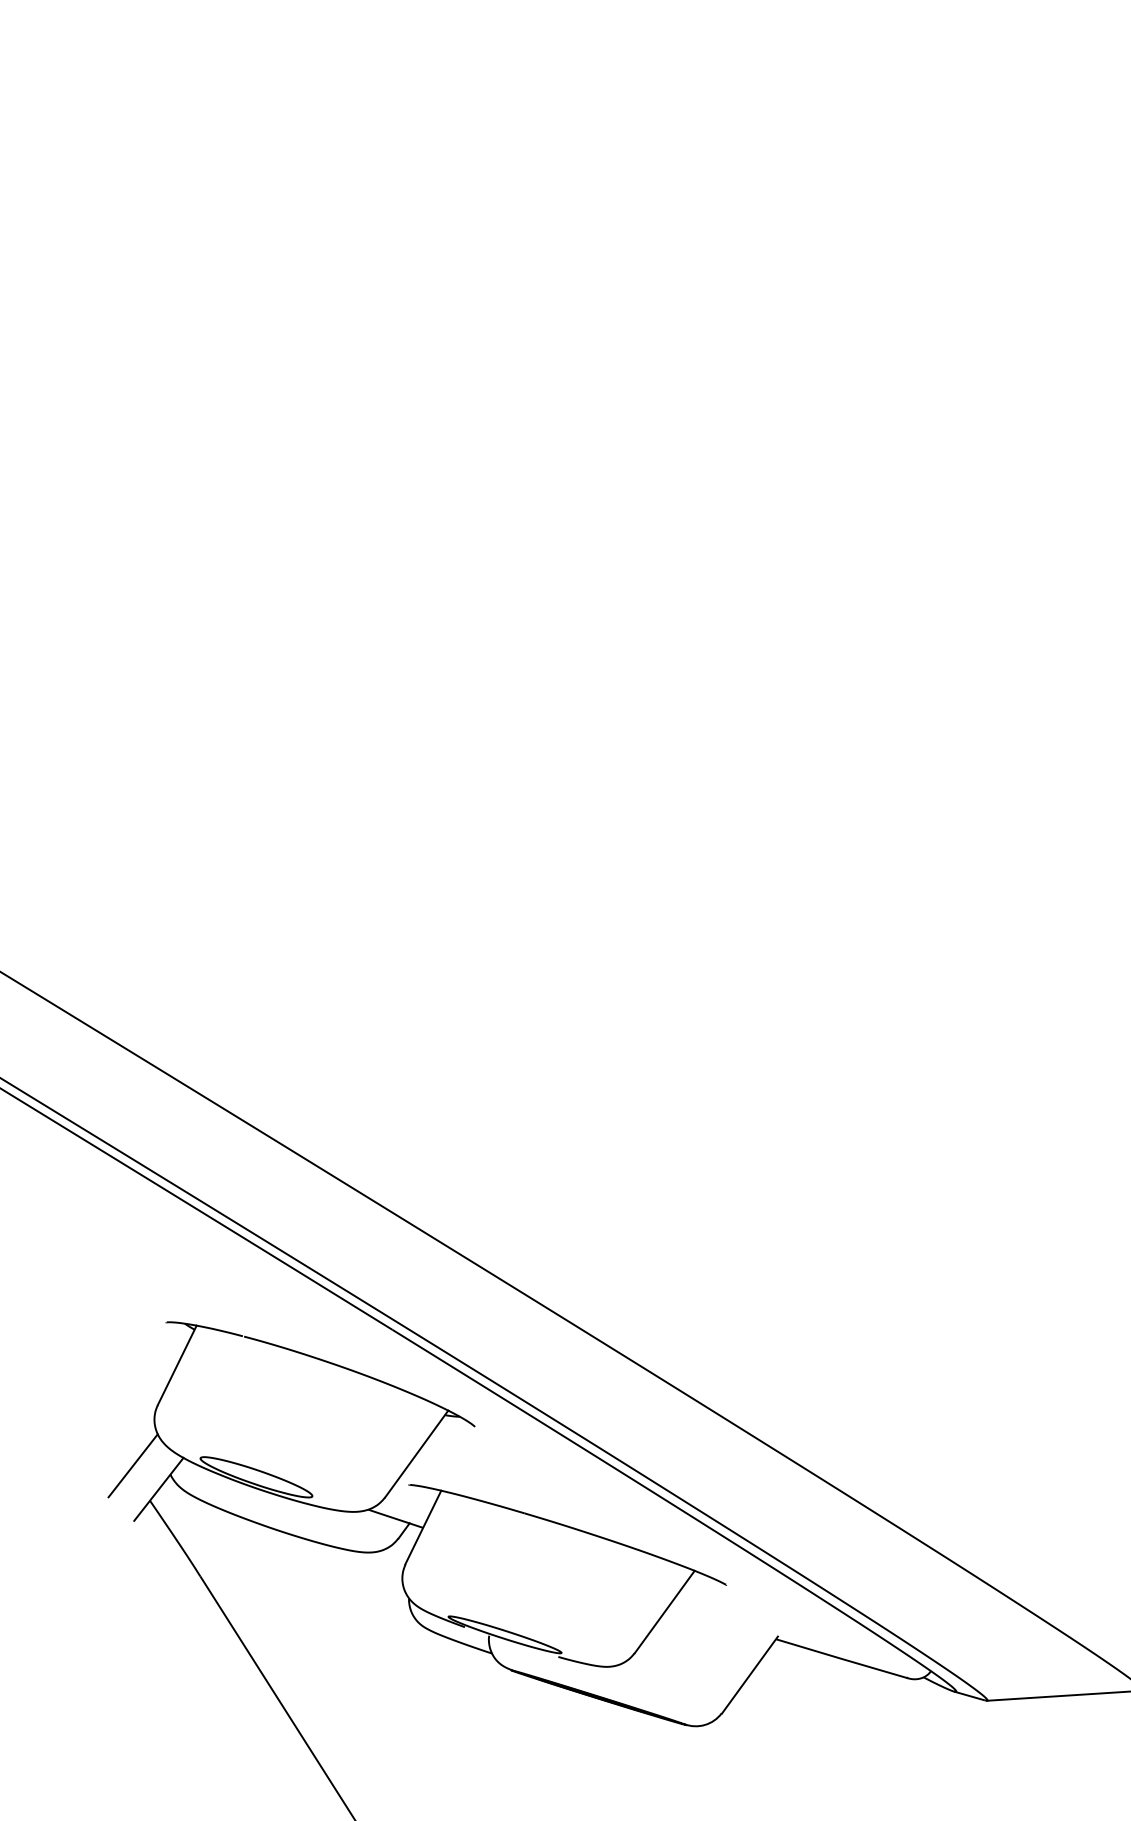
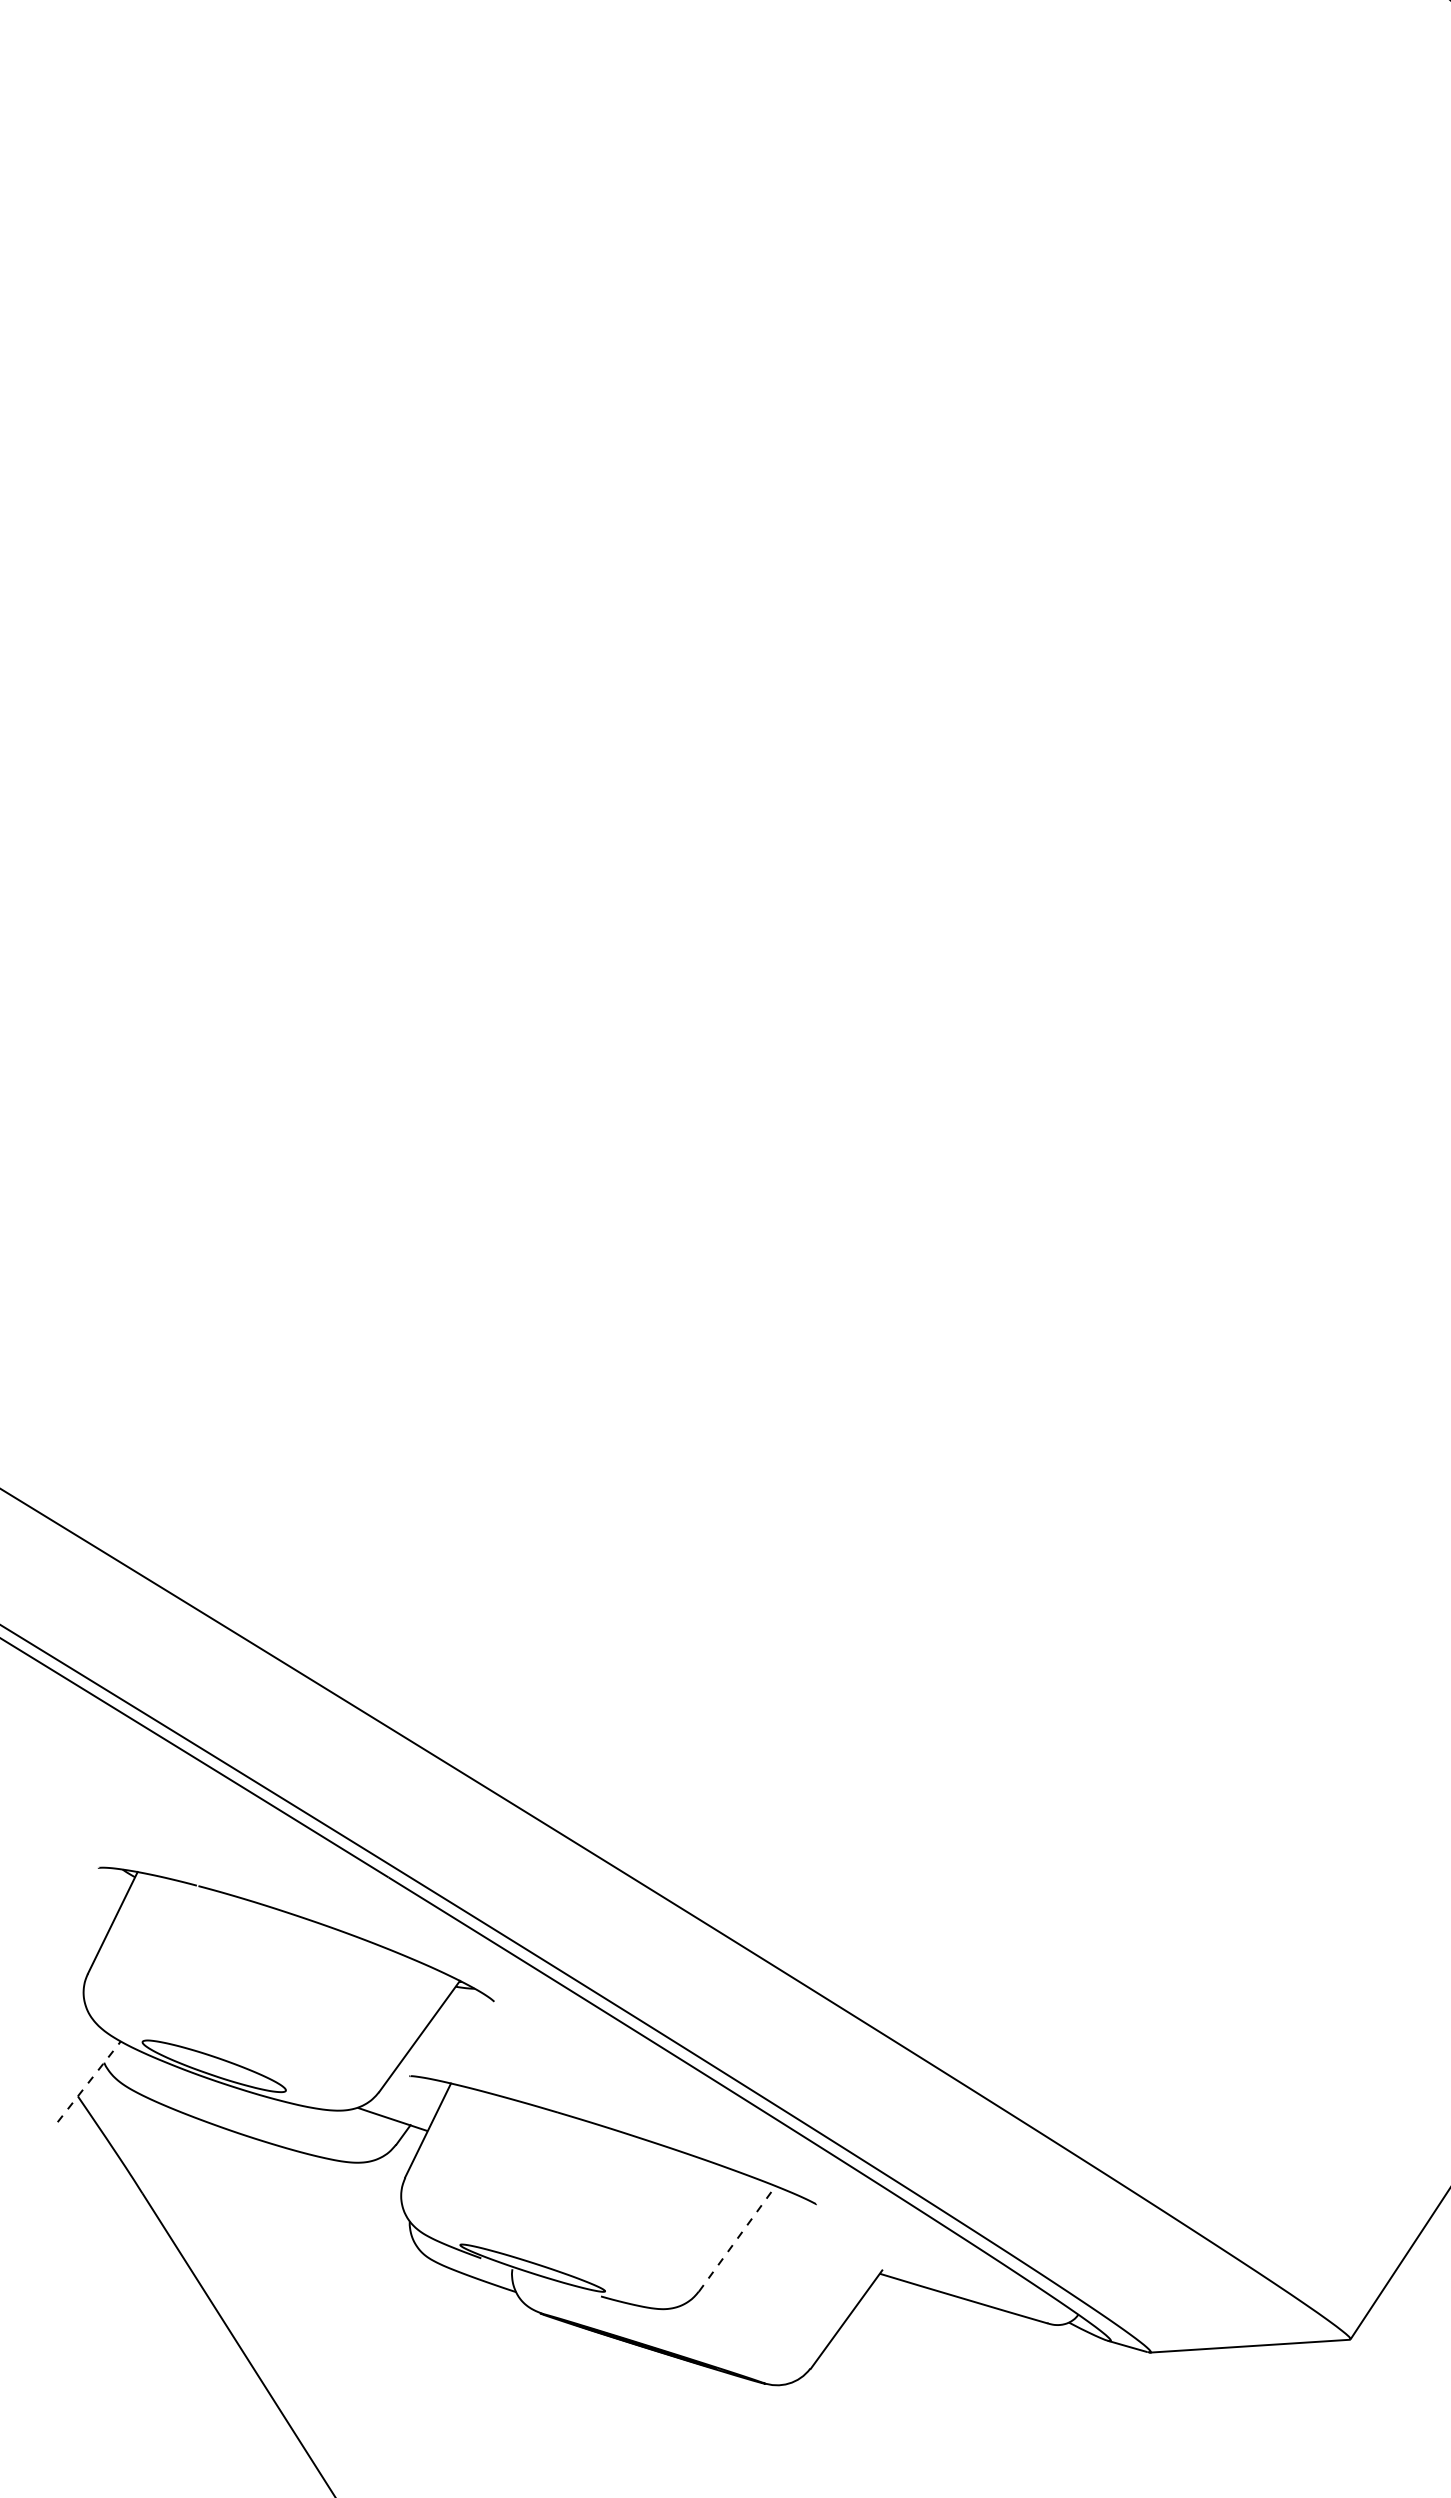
line: (132, 1465) -> (55, 2051), removed
line: (159, 1489) -> (89, 2081), solid -> dashed
line: (664, 1611) -> (737, 2238), solid -> dashed

